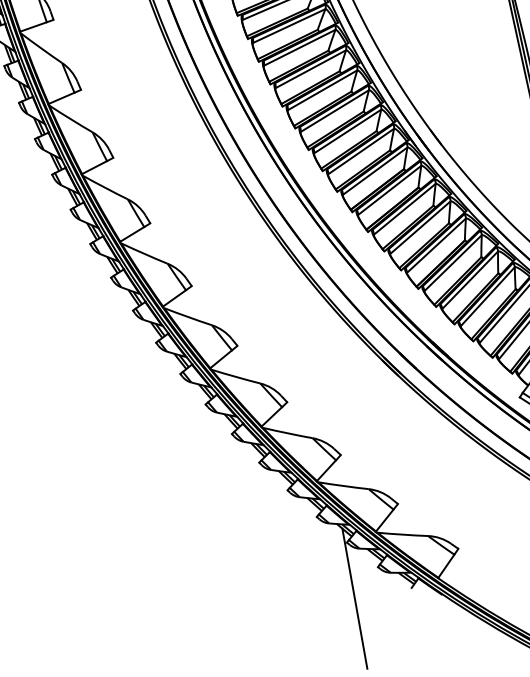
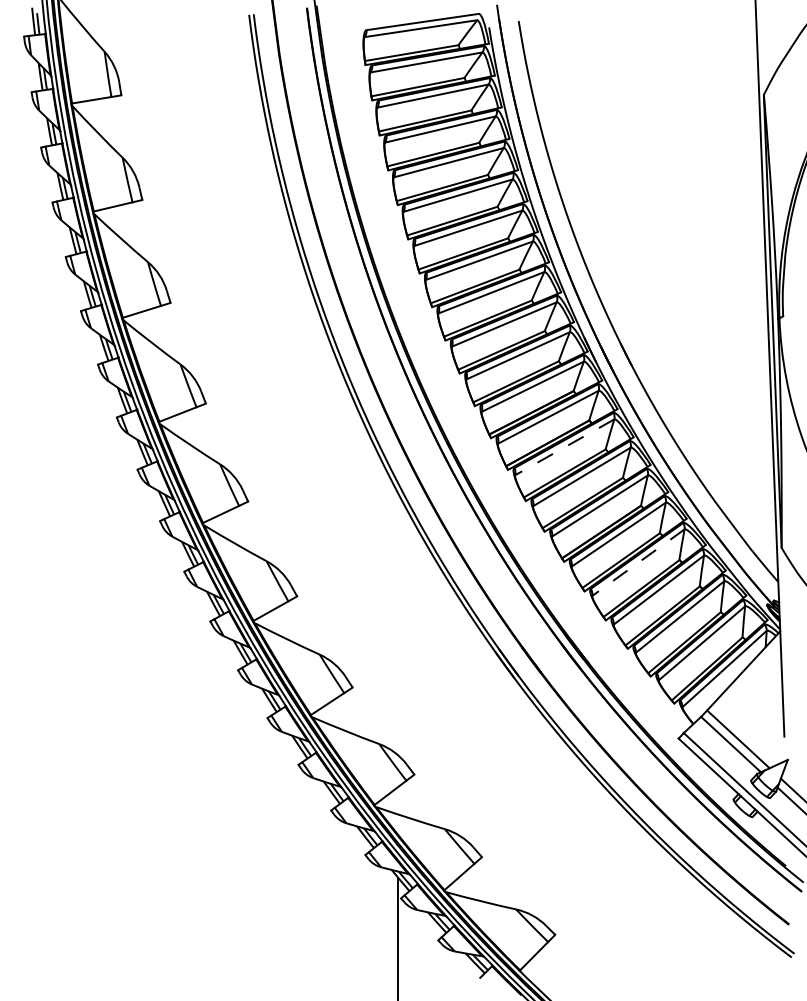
line: (404, 209) -> (564, 447), solid -> dashed
line: (470, 280) -> (638, 562), solid -> dashed

